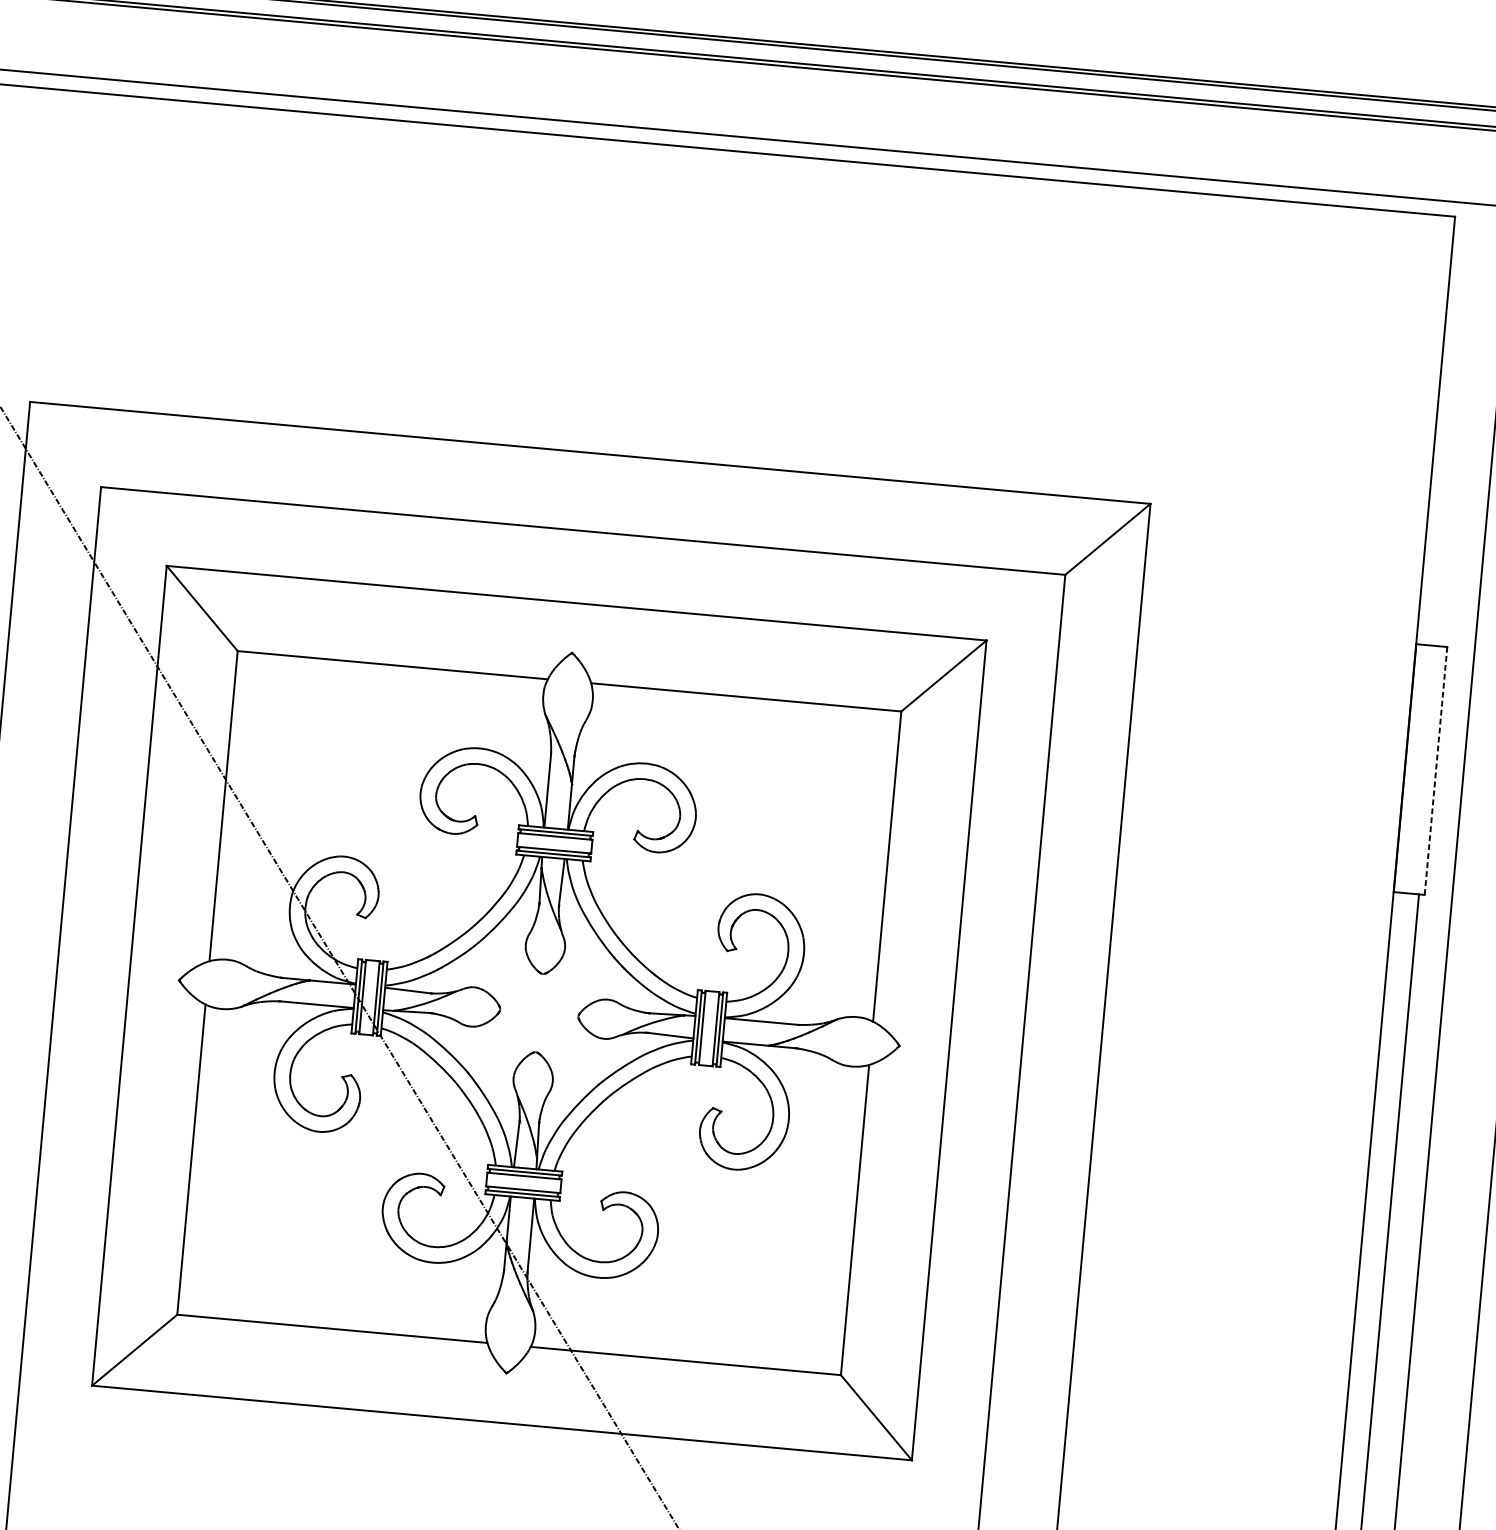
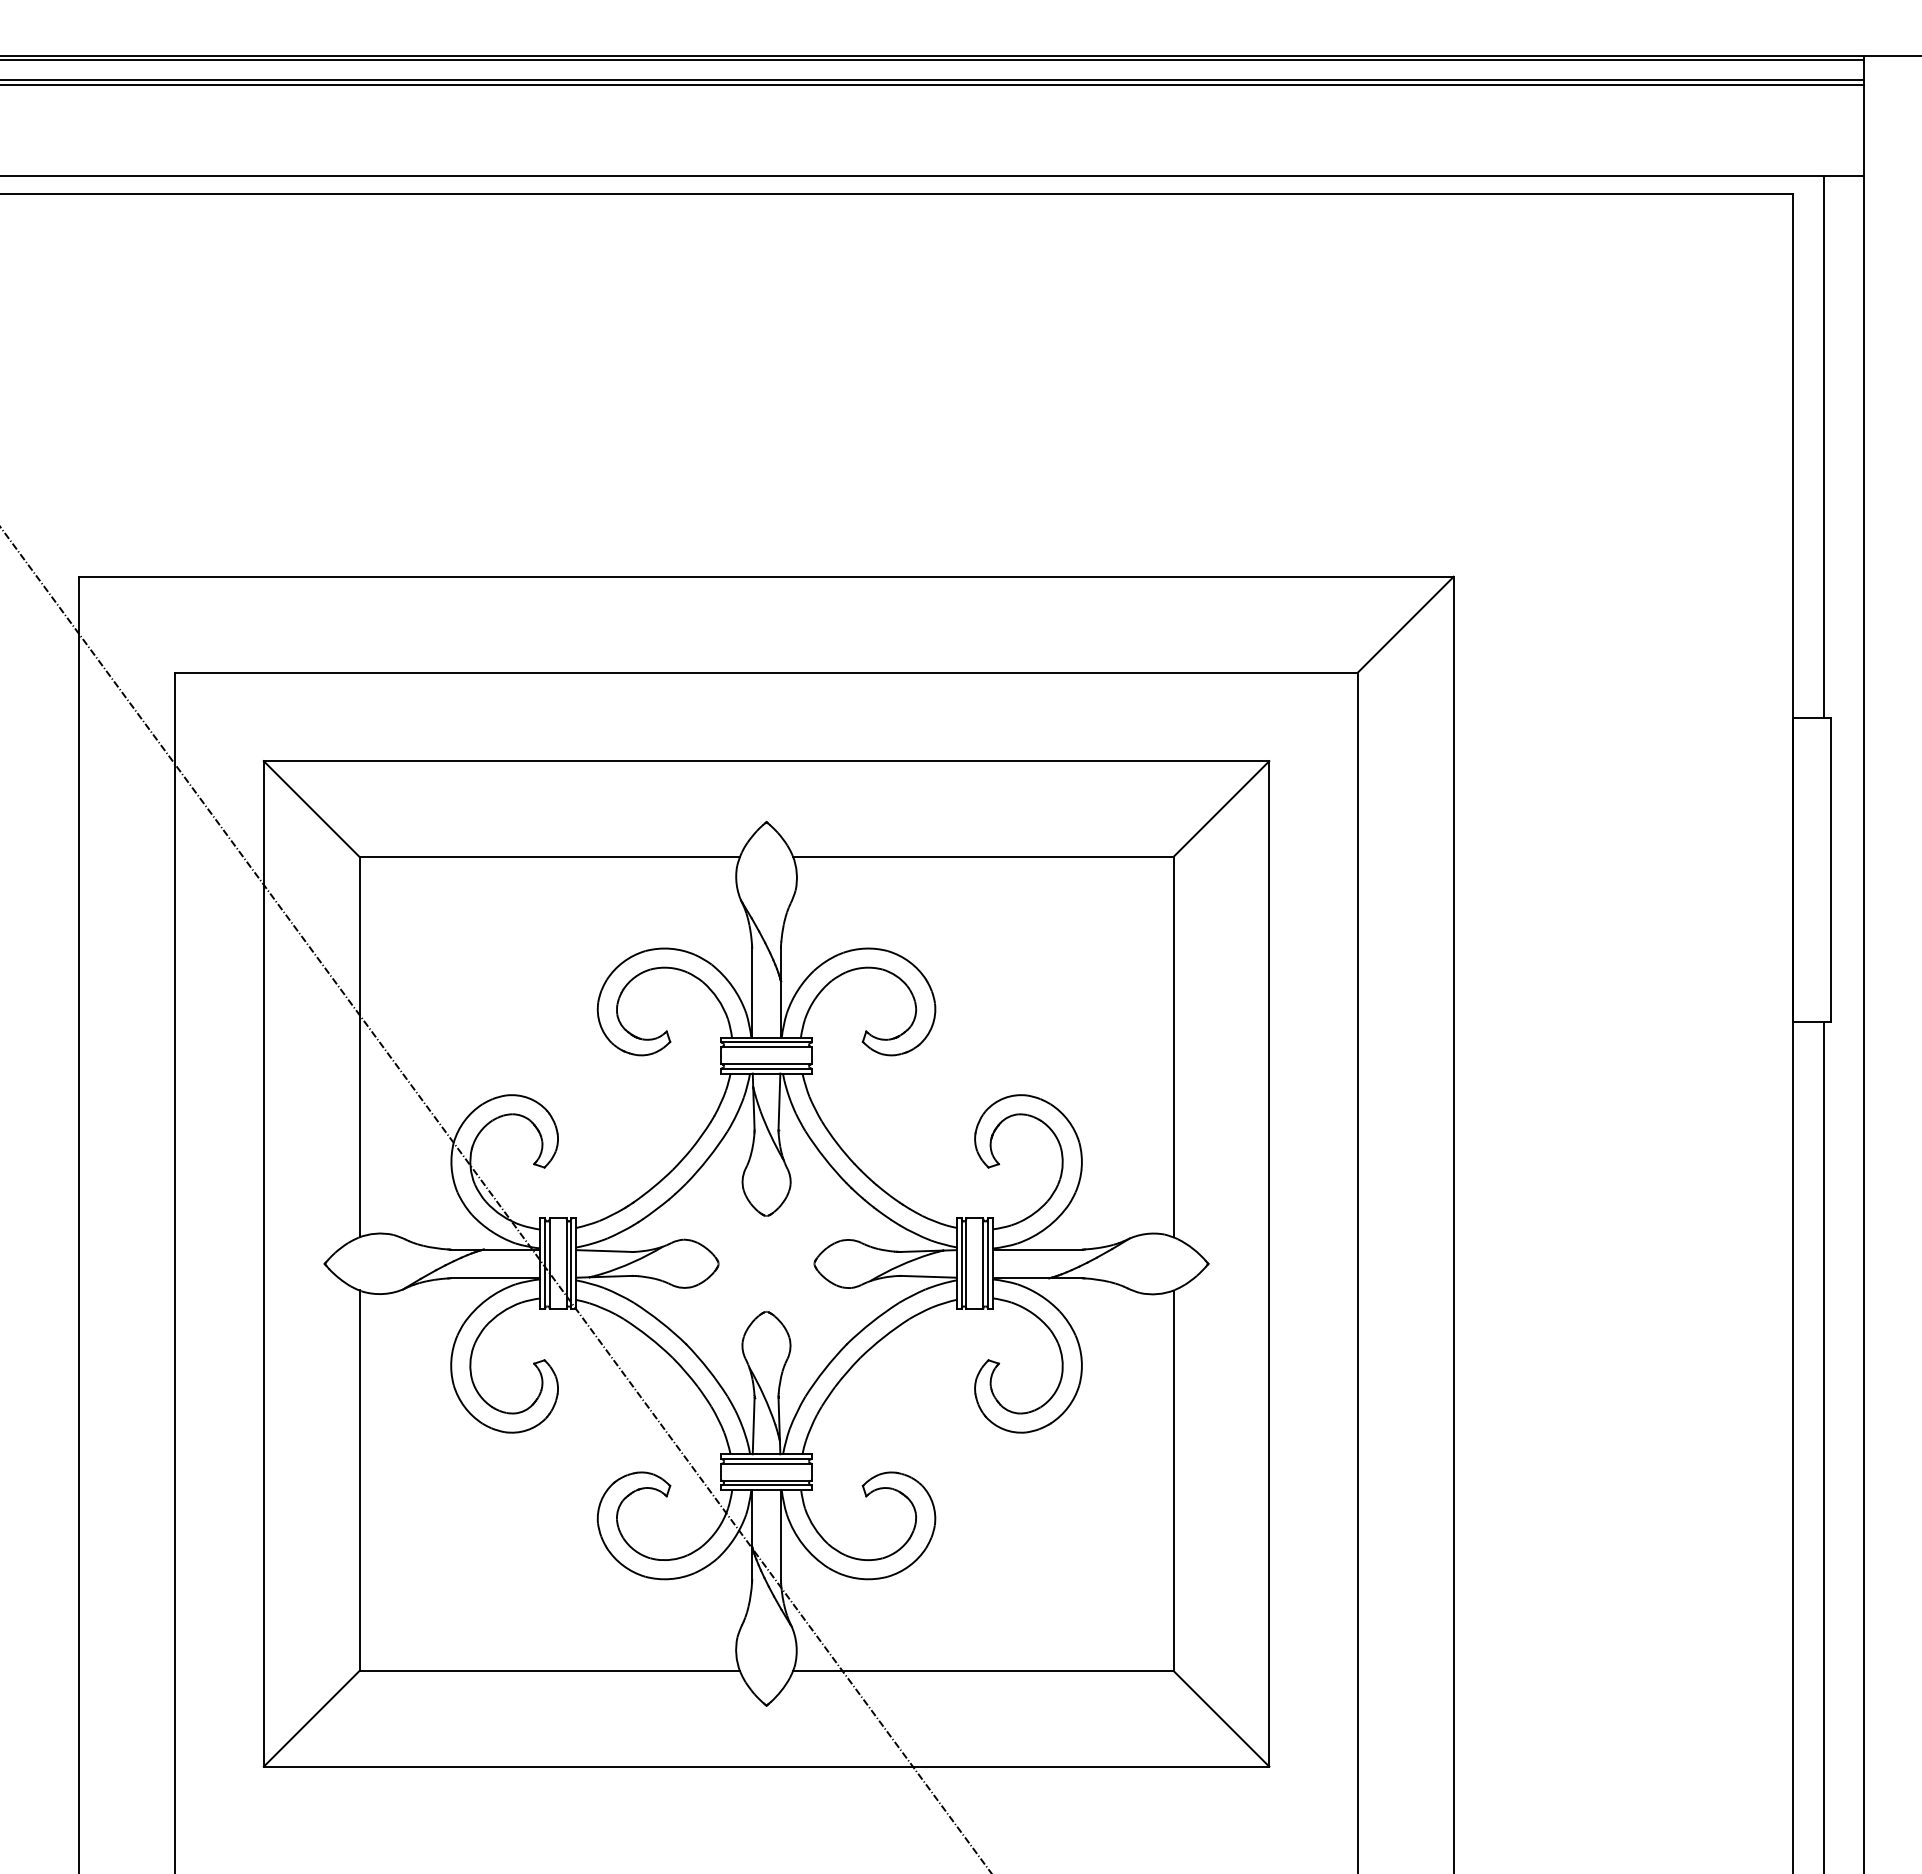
line: (1461, 425) -> (1823, 446), added
line: (1435, 771) -> (1830, 870), dashed -> solid

